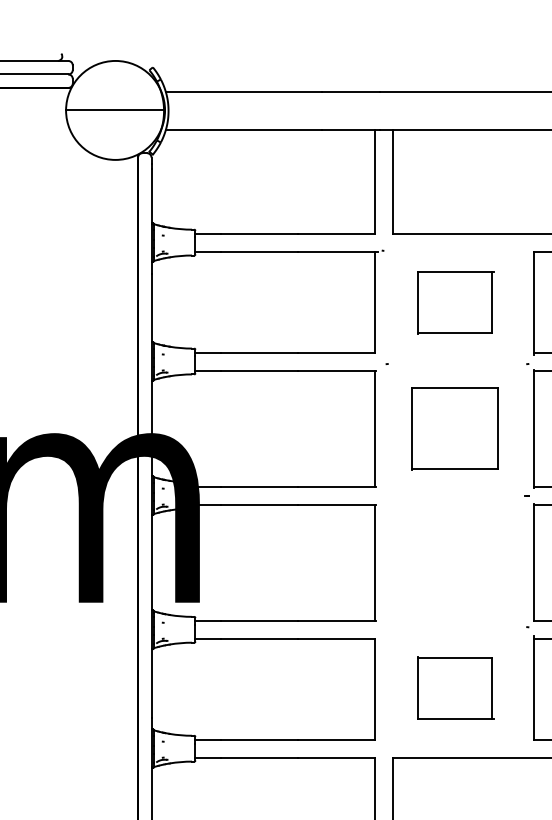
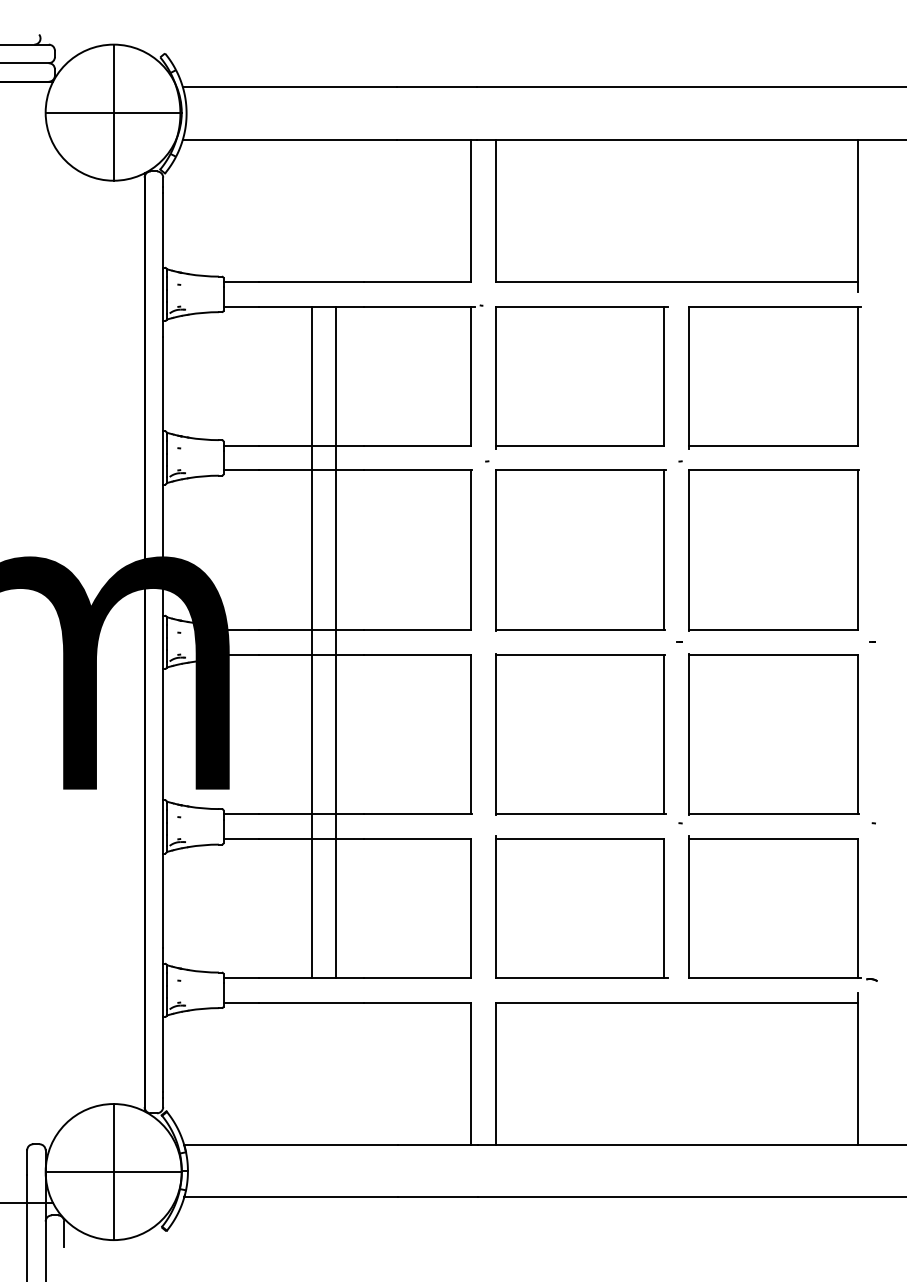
line: (115, 110) -> (113, 112), added
part: (455, 303) -> (581, 377), size x1.67
part: (455, 428) -> (580, 550), size x1.43
line: (259, 495) -> (311, 641), added
line: (277, 495) -> (336, 641), added
part: (455, 562) -> (580, 734), added
part: (455, 687) -> (581, 906), size x1.67

